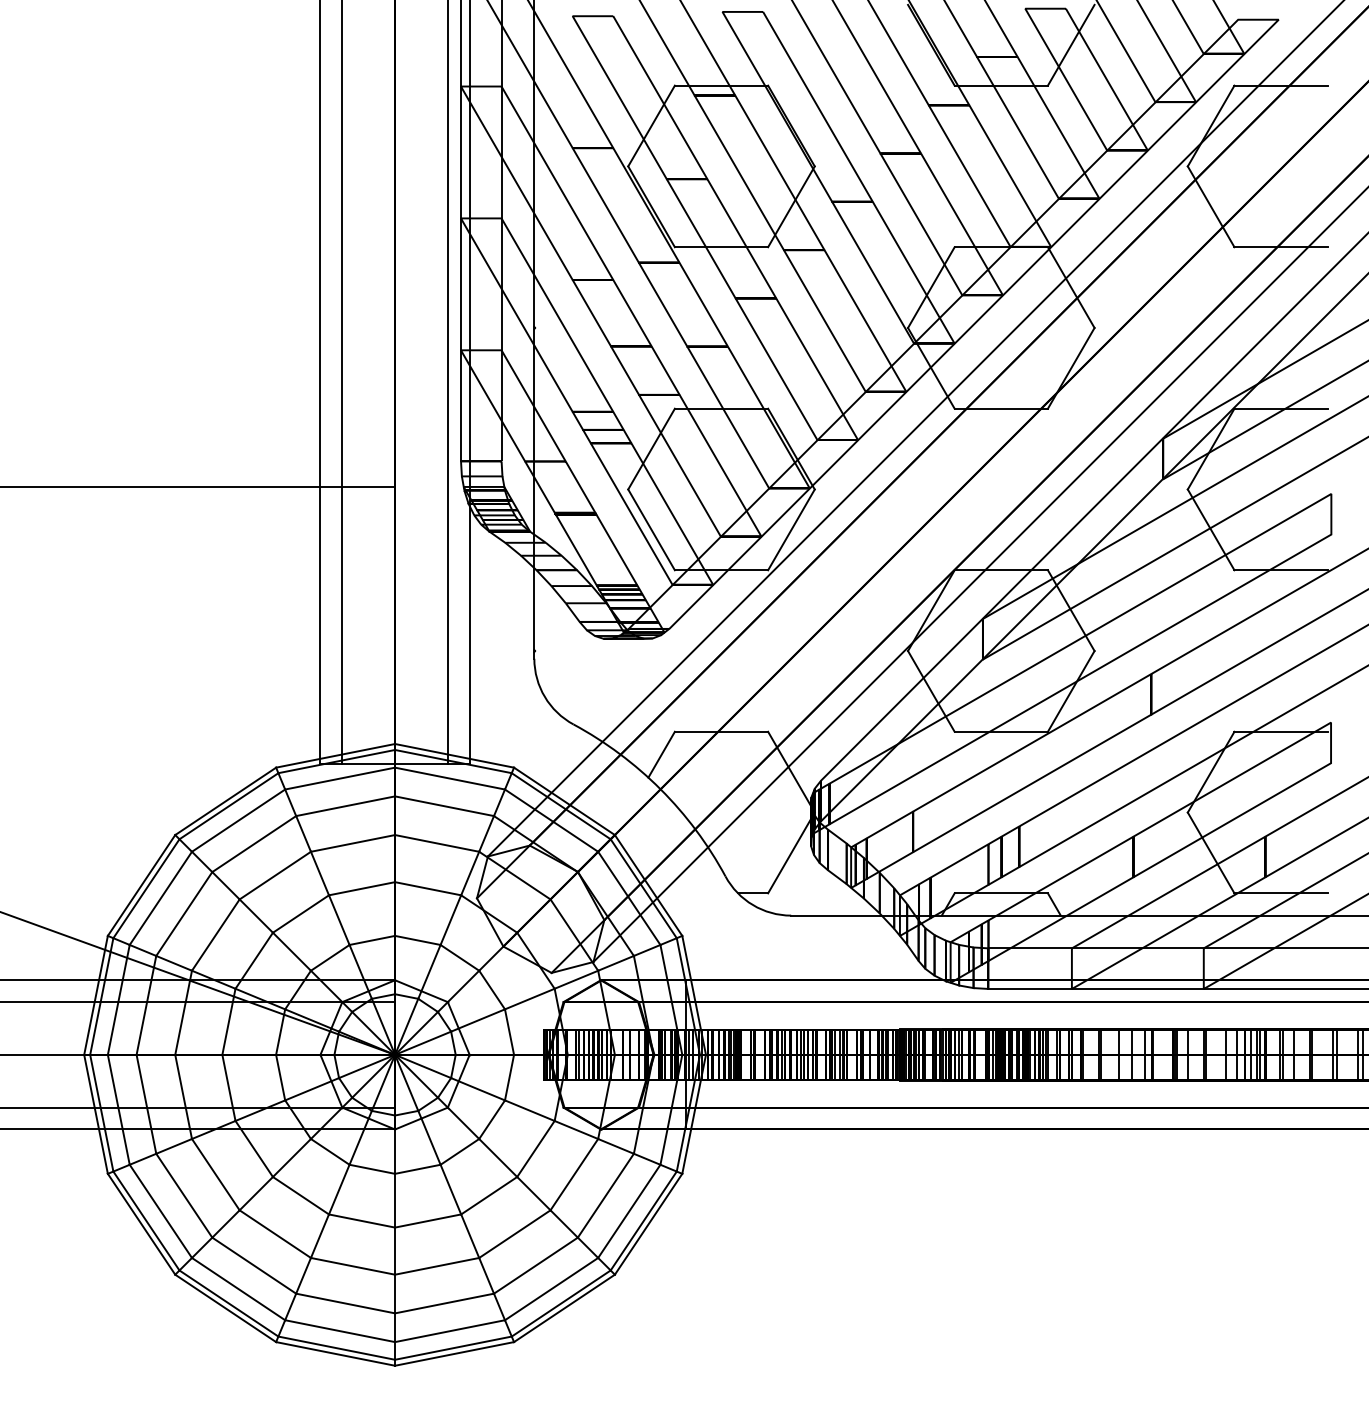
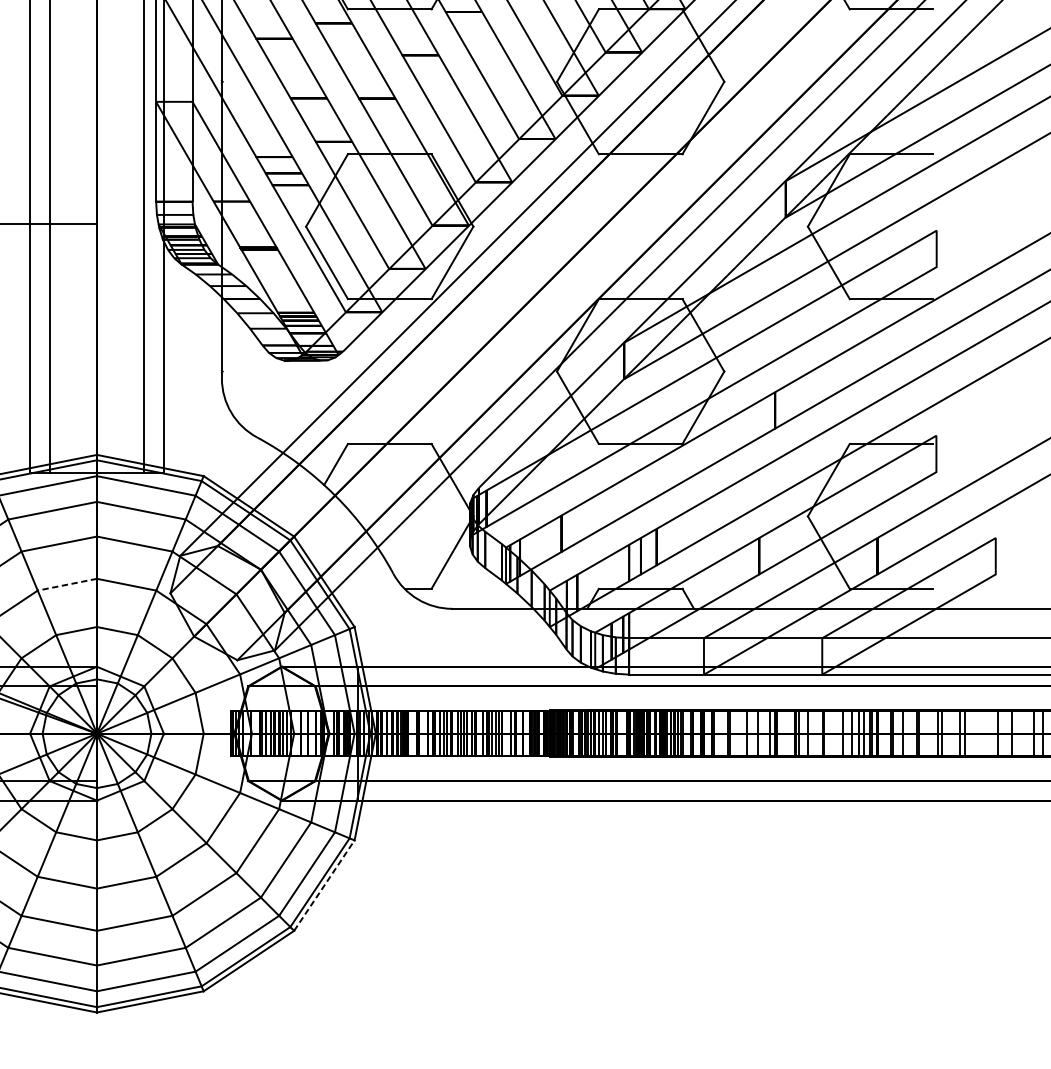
line: (362, 888) -> (67, 584), solid -> dashed
line: (648, 1224) -> (324, 885), solid -> dashed

